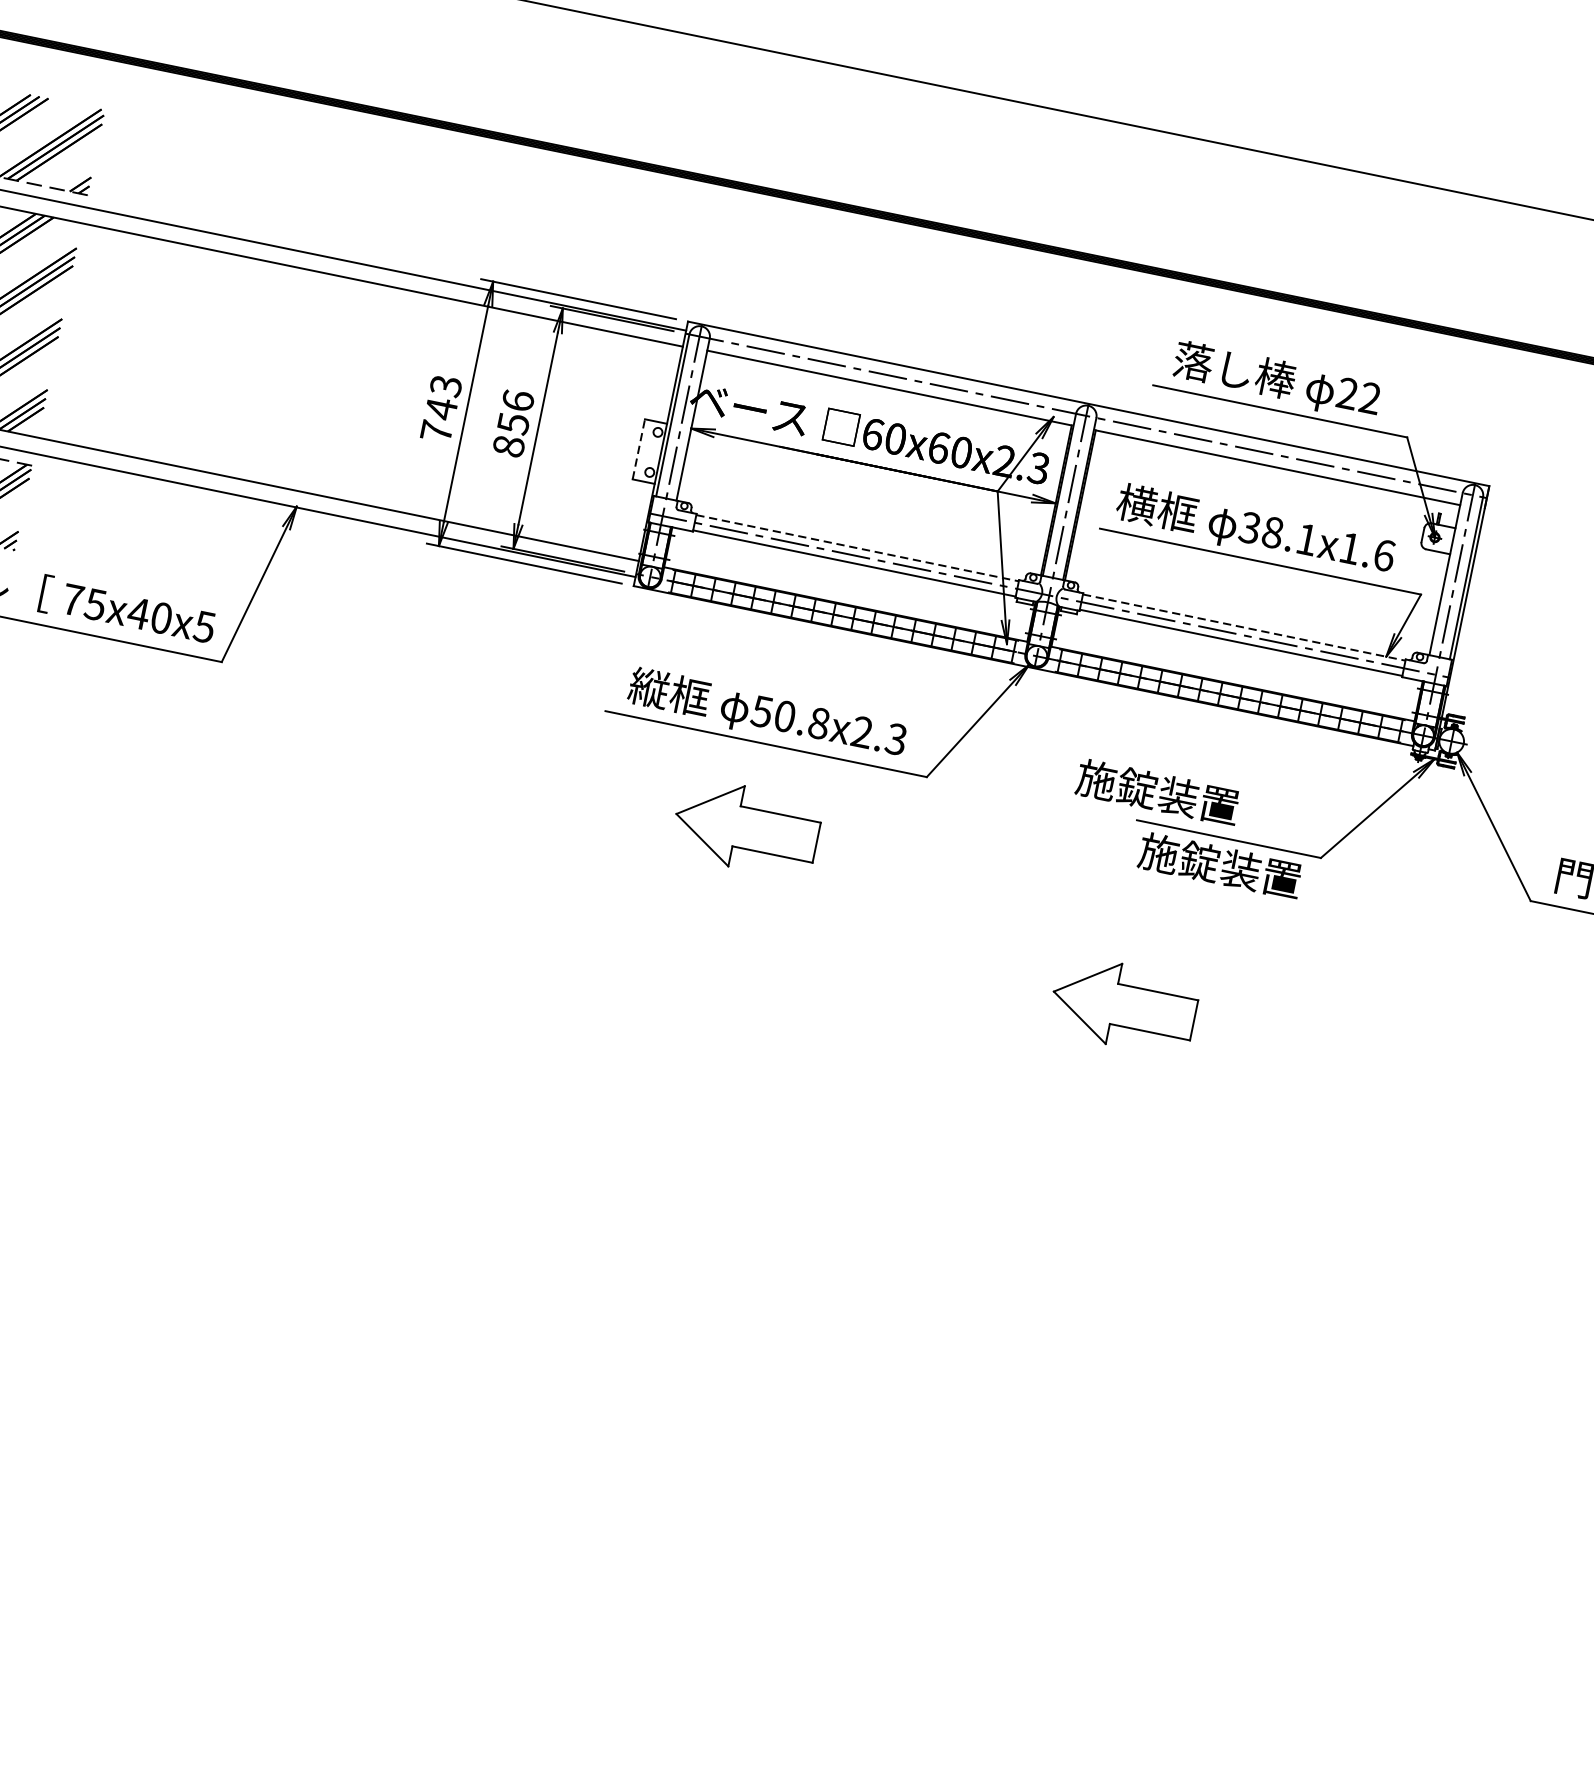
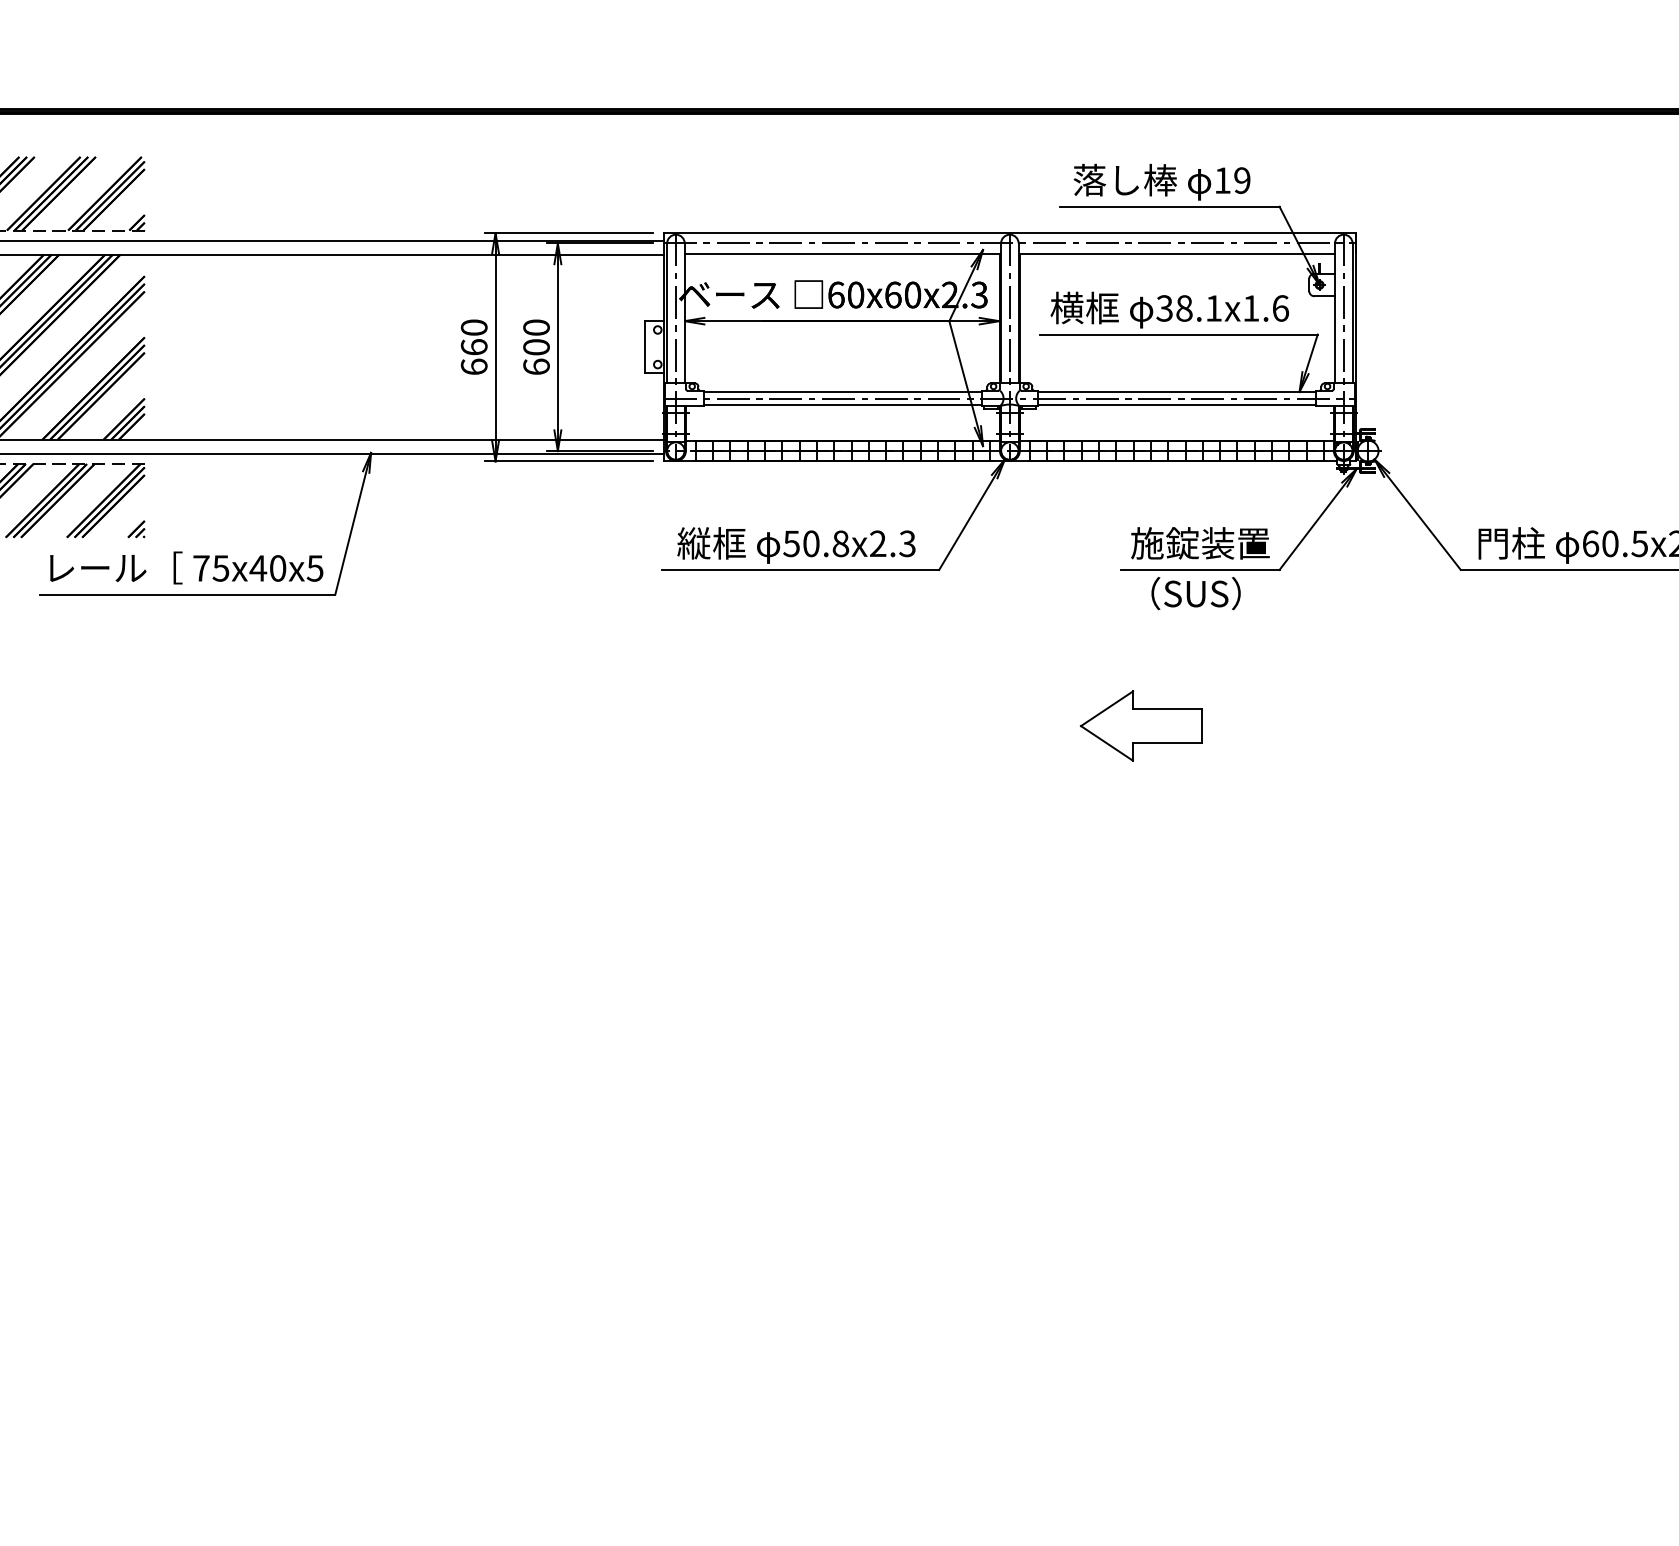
text: (1358, 395) -> (1232, 180), 22 -> 19
text: (440, 407) -> (473, 346), 743 -> 660
text: (513, 423) -> (536, 347), 856 -> 600
line: (638, 449) -> (644, 347), dashed -> solid
line: (858, 548) -> (843, 392), dashed -> solid
line: (1244, 628) -> (1177, 392), dashed -> solid
text: (1158, 792) -> (1200, 543), moved
part: (745, 827) -> (797, 642), removed
text: (1220, 865) -> (1197, 593), 施錠装置 -> （SUS）

